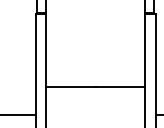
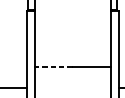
line: (70, 86) -> (53, 66), solid -> dashed

